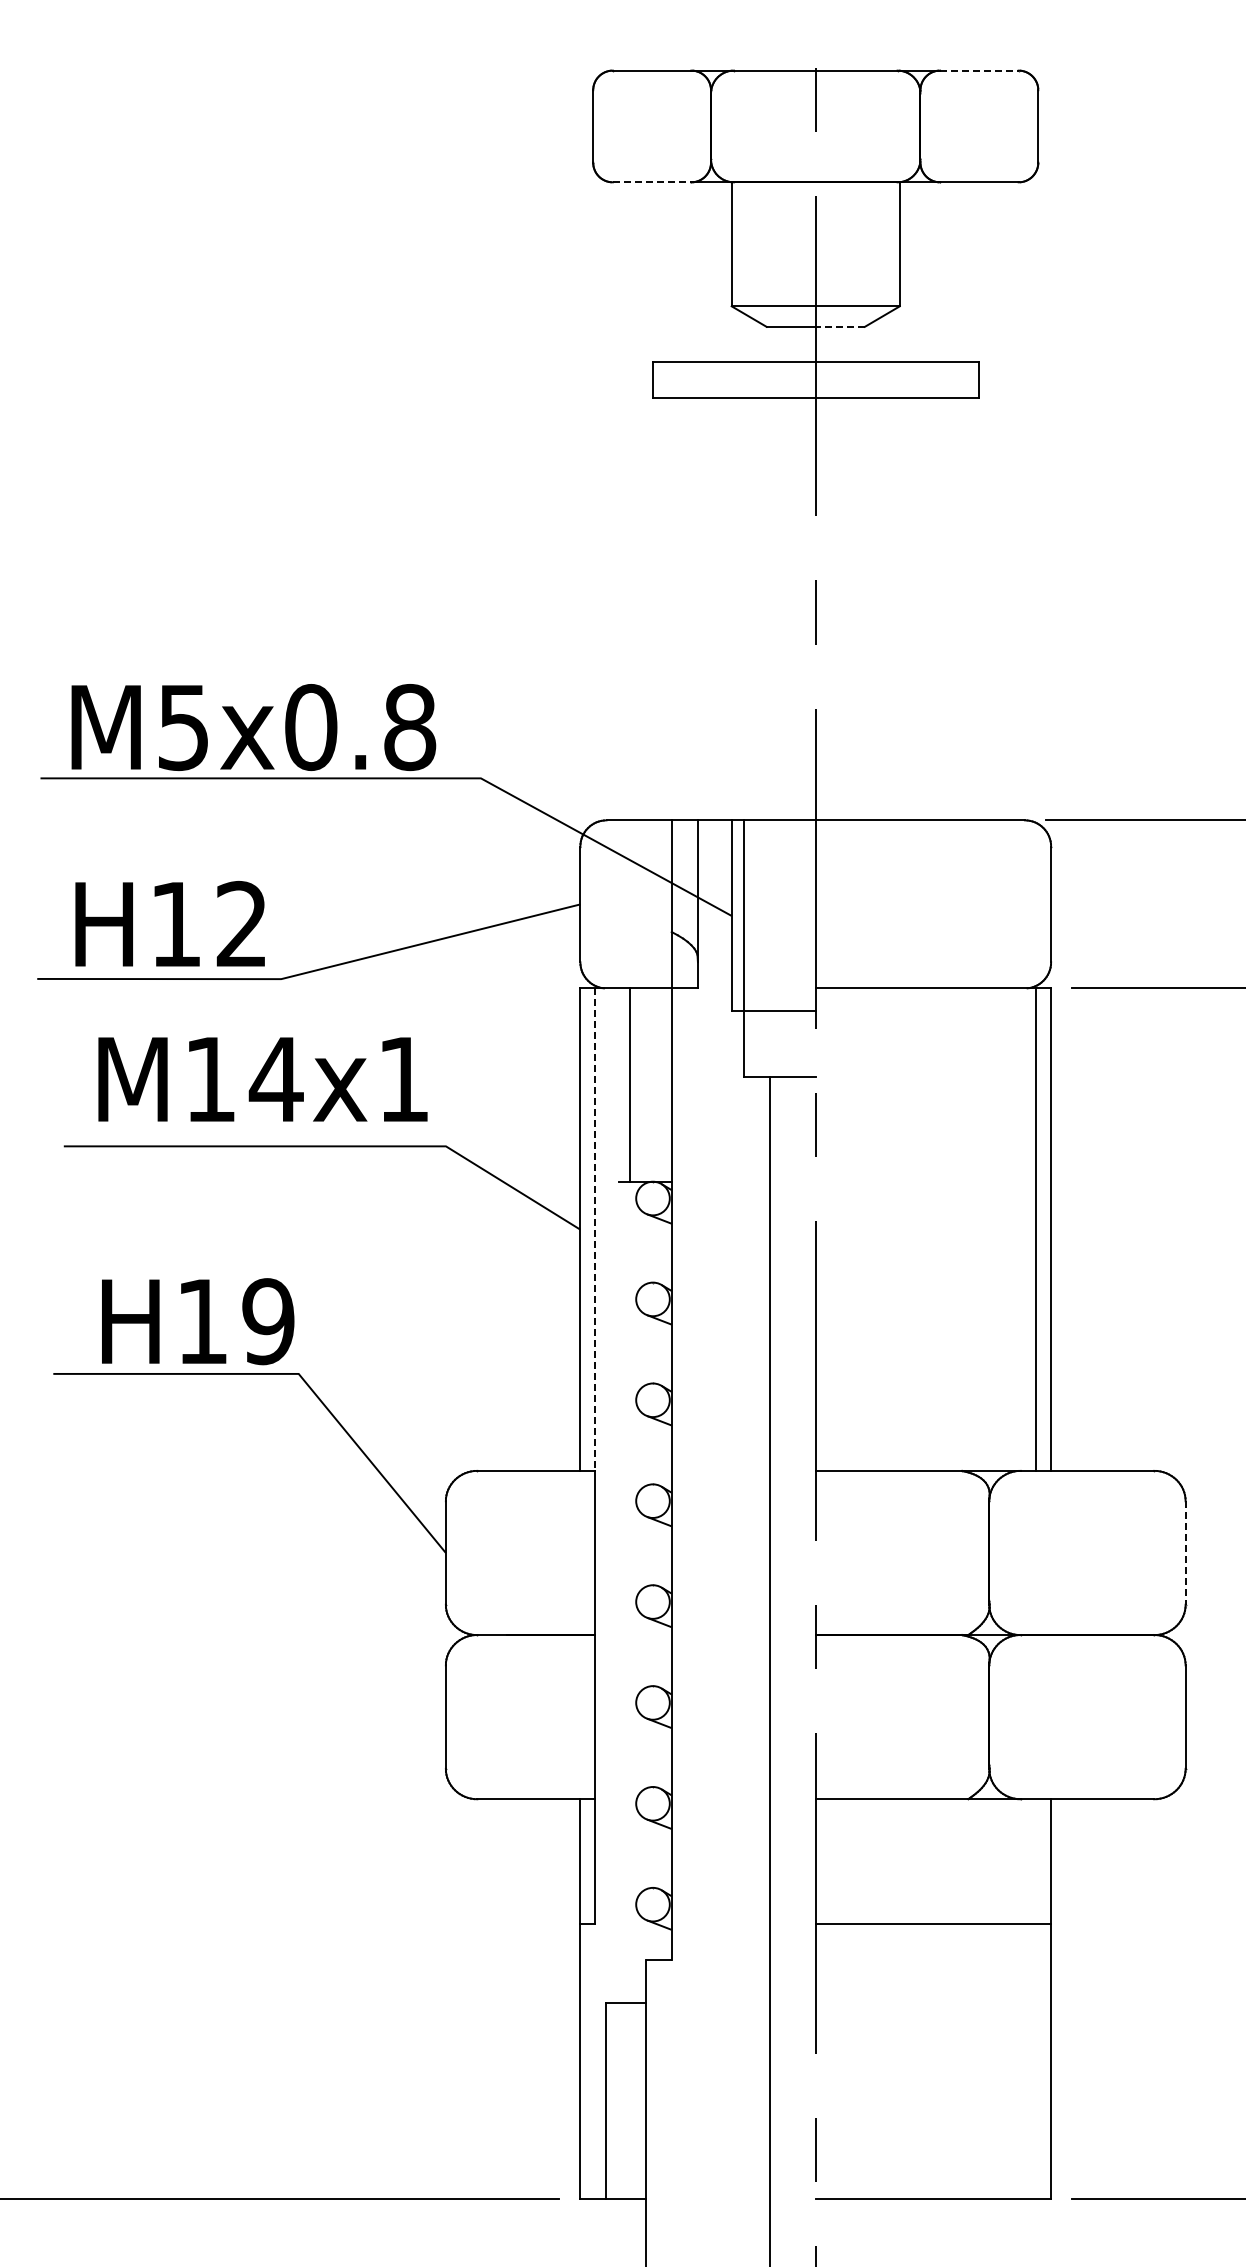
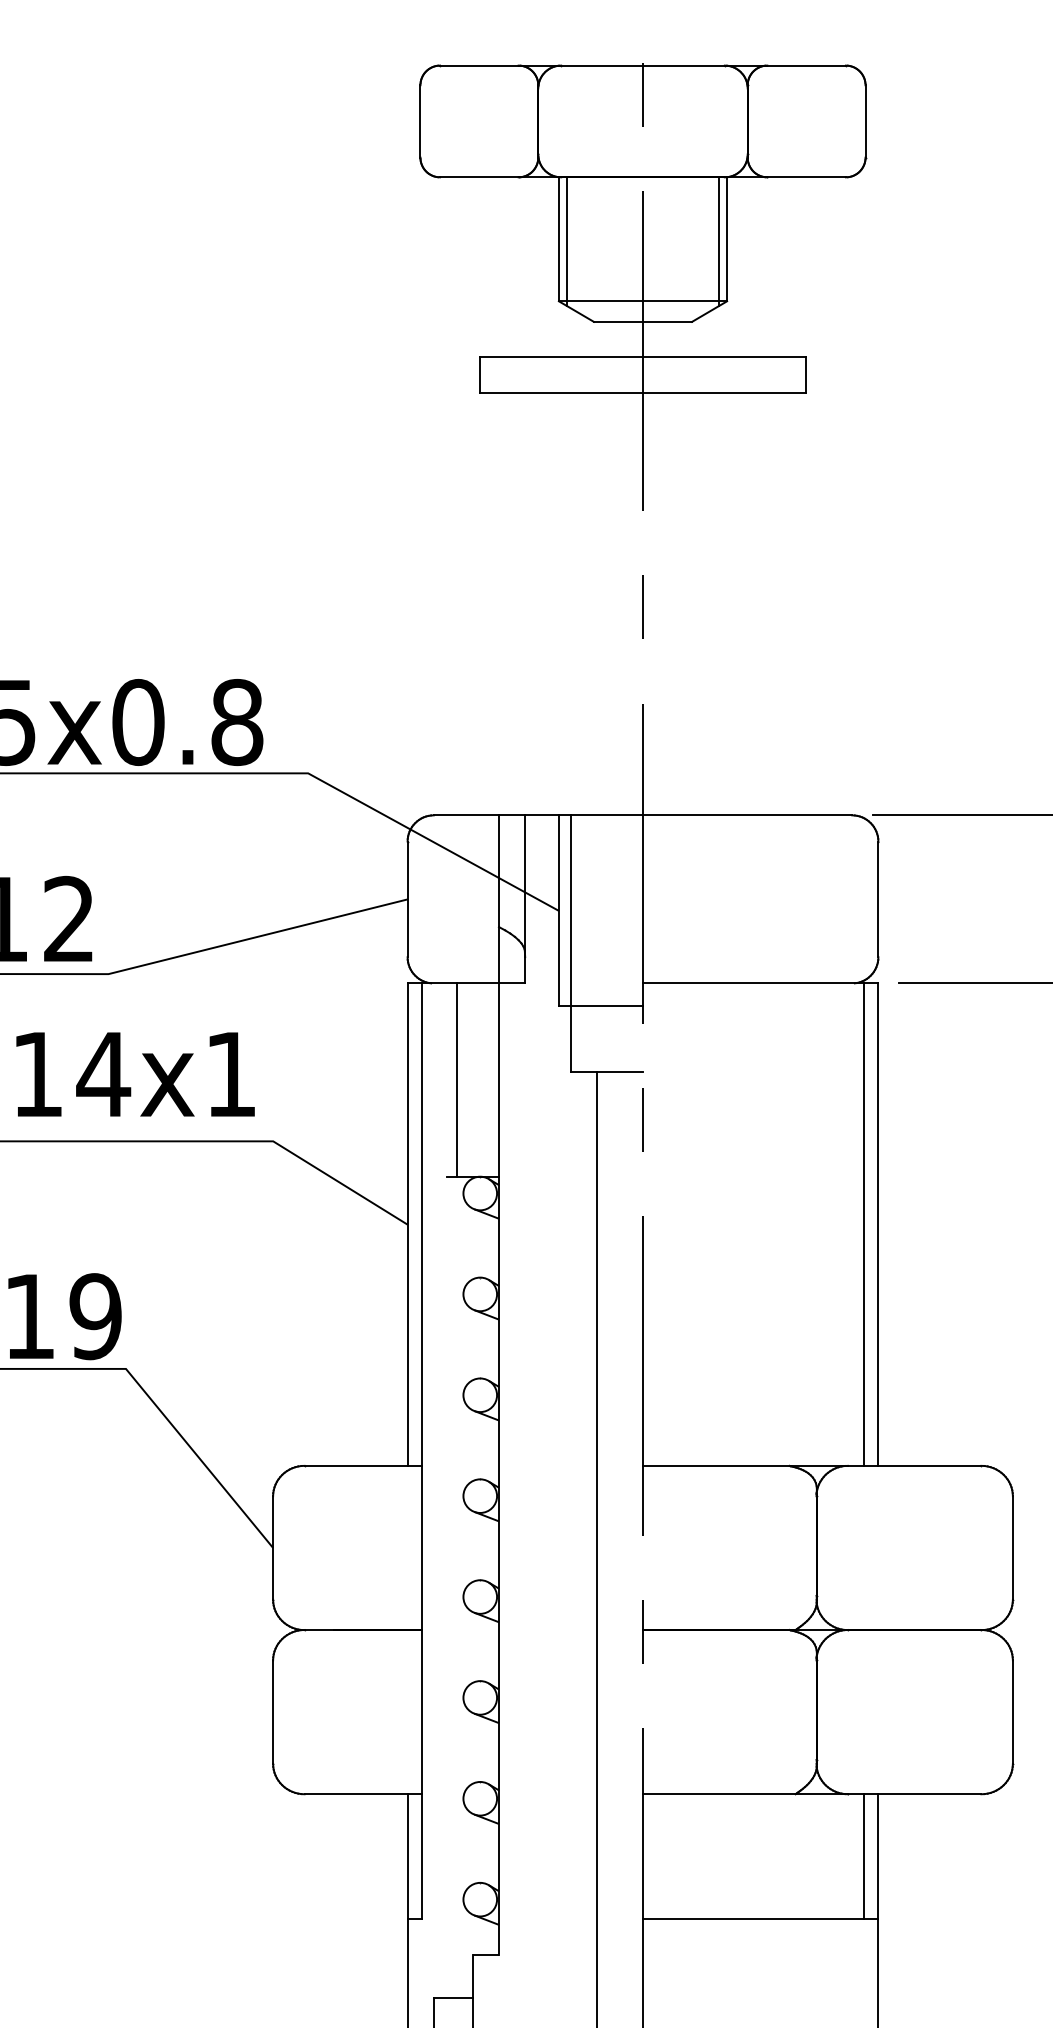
line: (979, 70) -> (806, 65), dashed -> solid
line: (652, 182) -> (479, 177), dashed -> solid
line: (739, 246) -> (566, 241), added
line: (891, 246) -> (718, 241), added
line: (840, 326) -> (667, 321), dashed -> solid
line: (595, 1230) -> (422, 1225), dashed -> solid
line: (1185, 1552) -> (1012, 1547), dashed -> solid
line: (1036, 1861) -> (863, 1856), added

